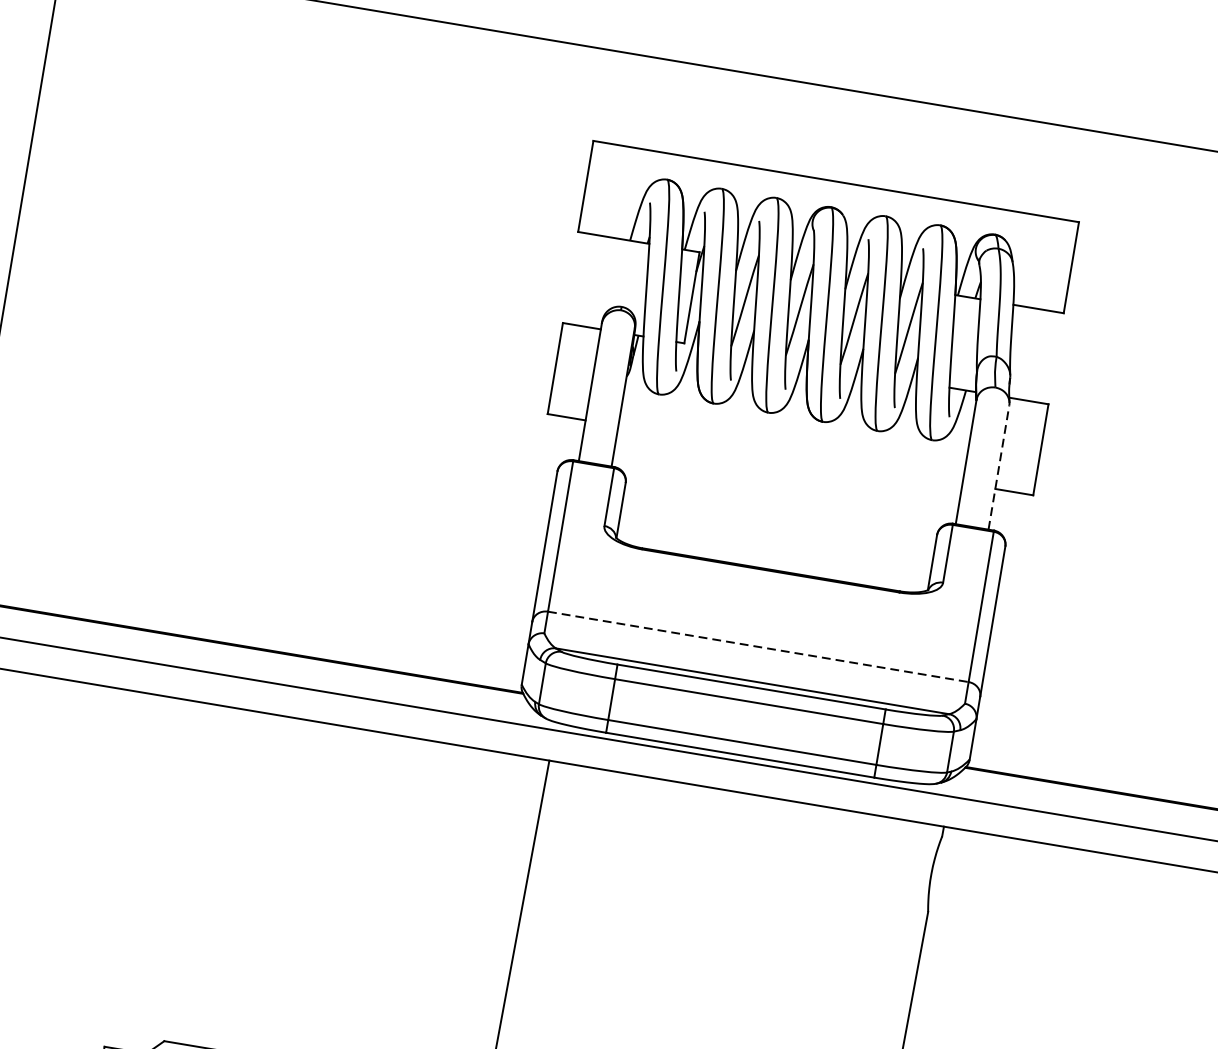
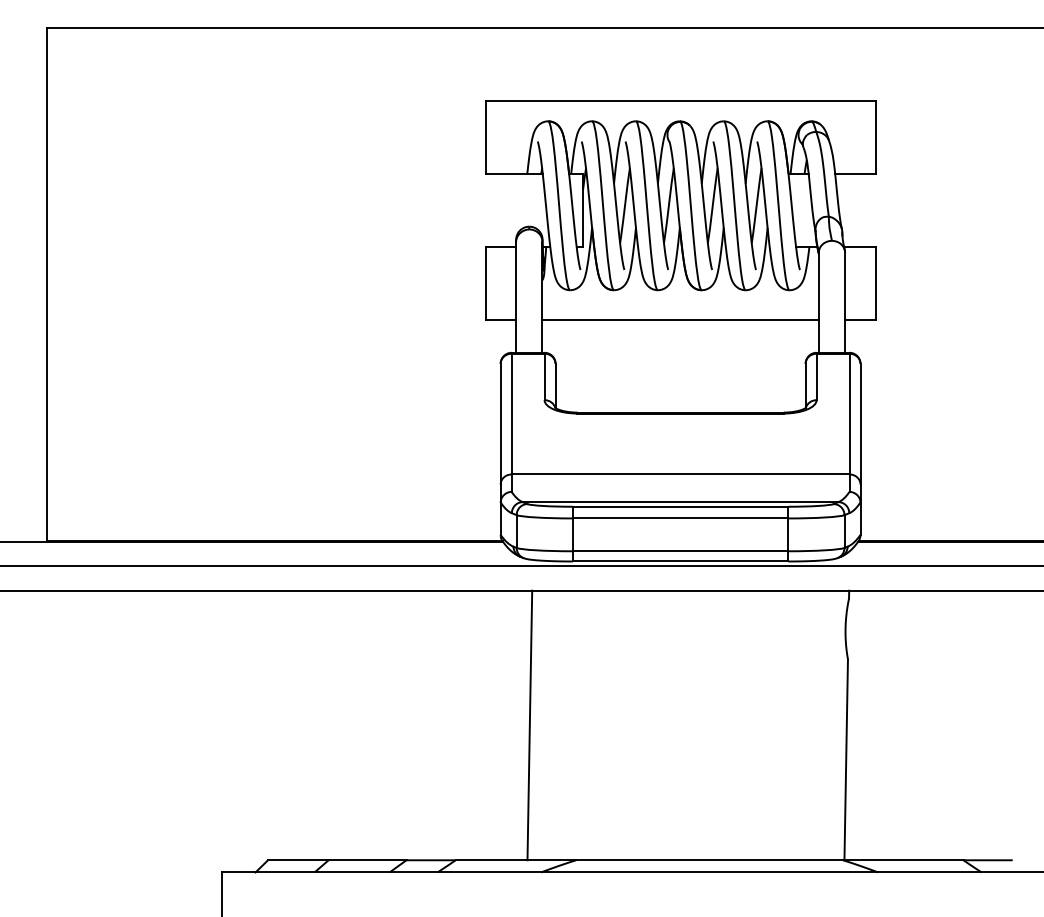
line: (790, 455) -> (680, 320), added
line: (999, 467) -> (845, 302), dashed -> solid
line: (758, 646) -> (680, 474), dashed -> solid

